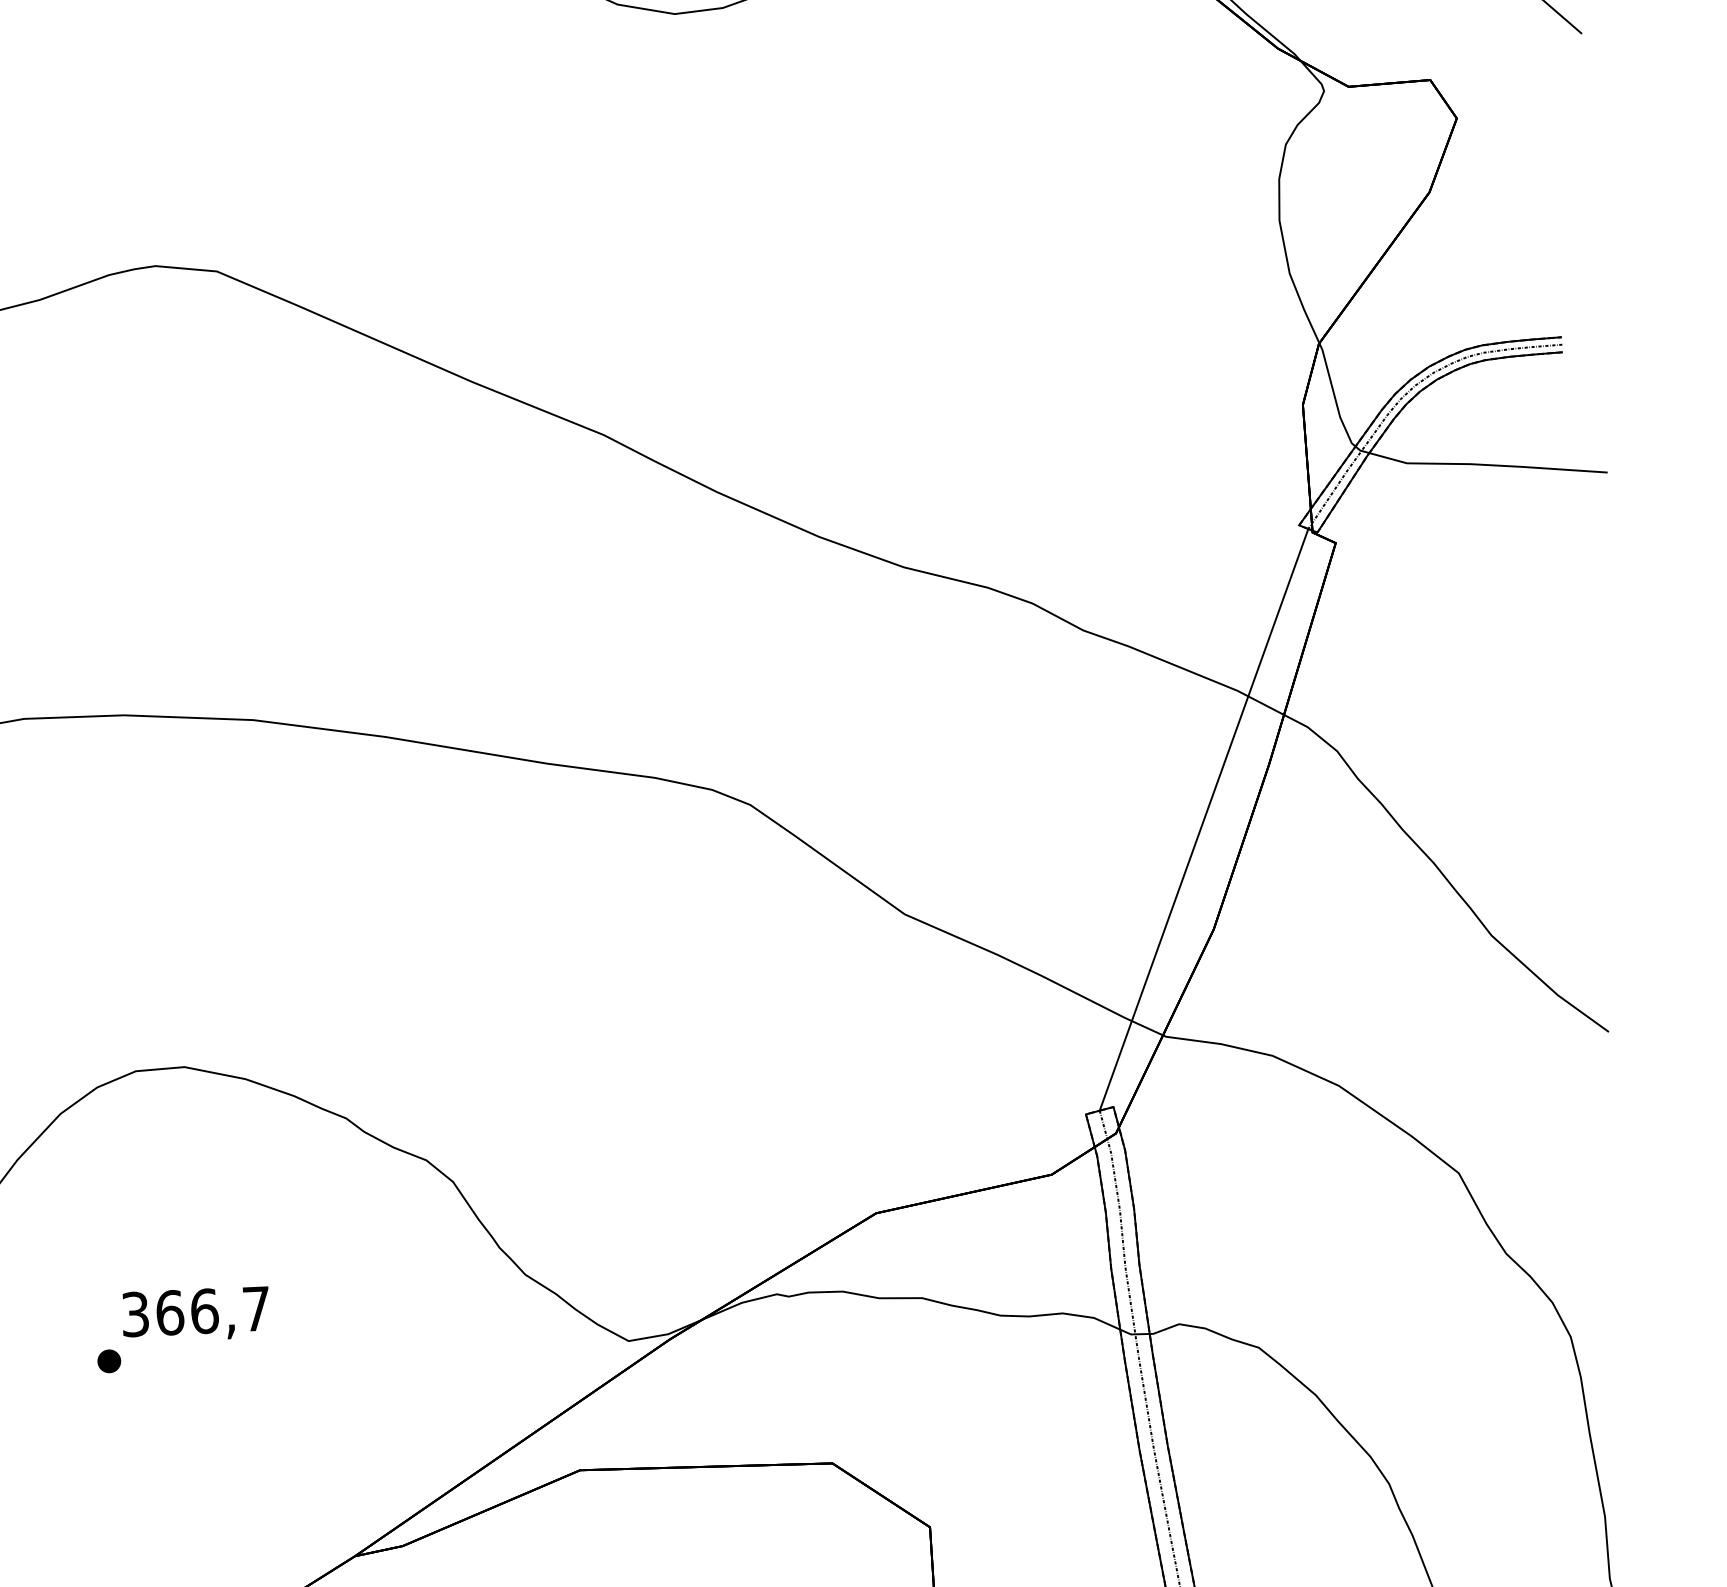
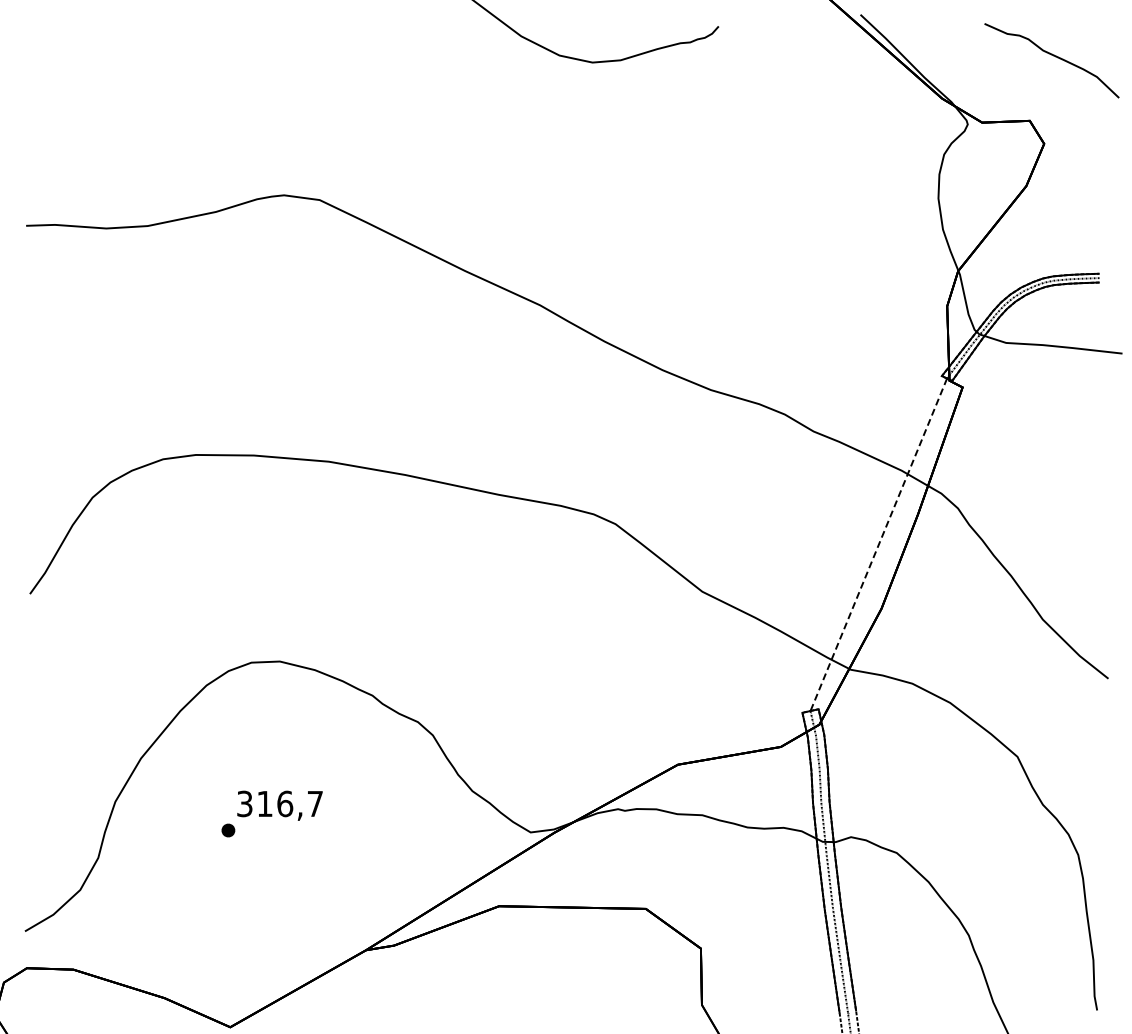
line: (1203, 819) -> (878, 544), solid -> dashed
text: (170, 1312) -> (265, 803), 366,7 -> 316,7

